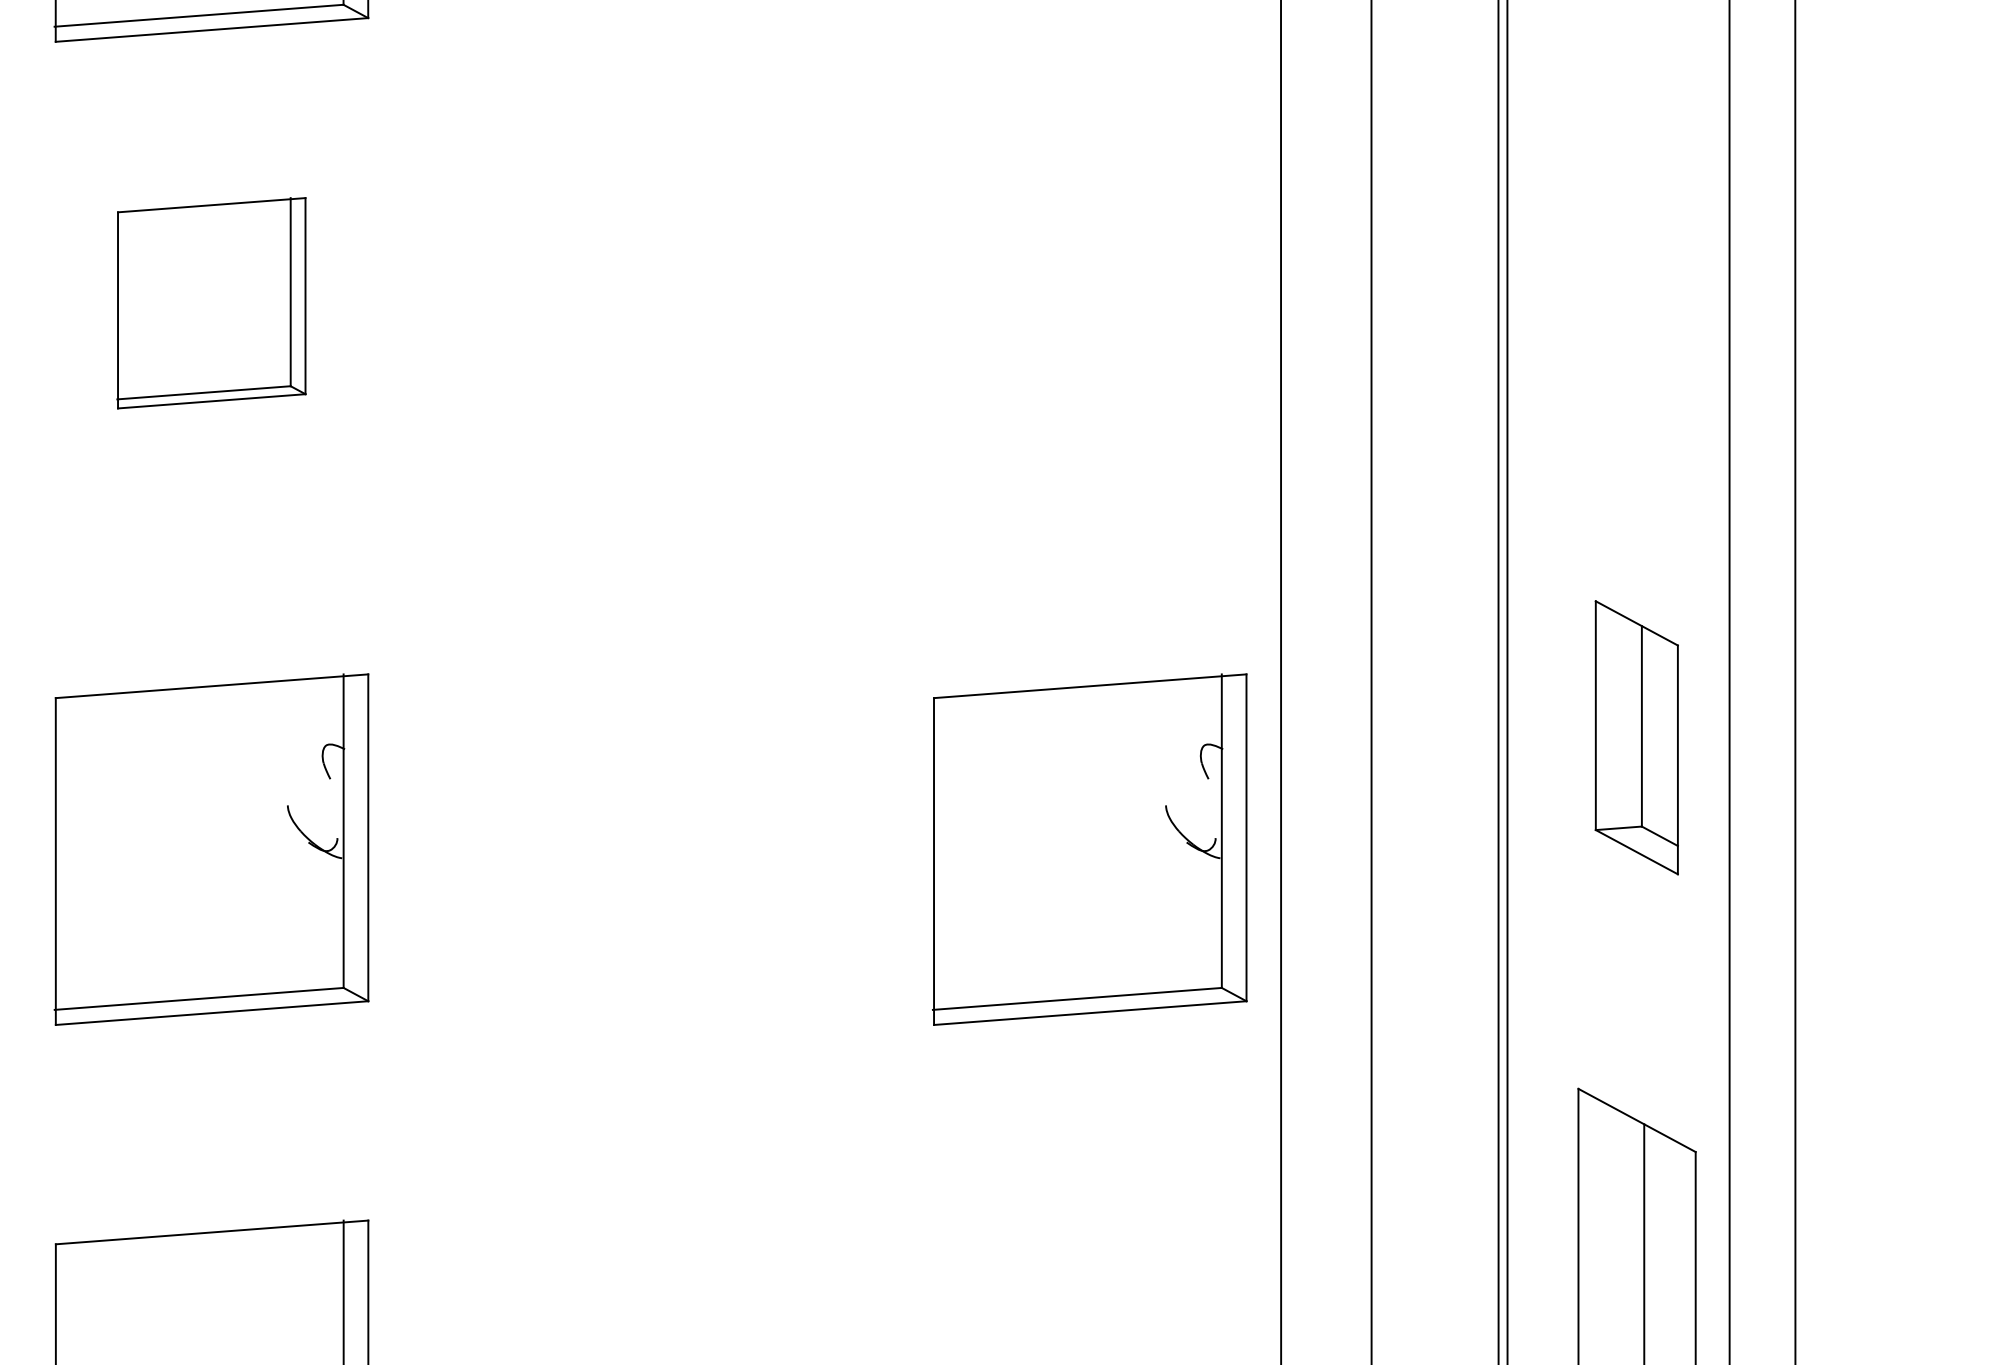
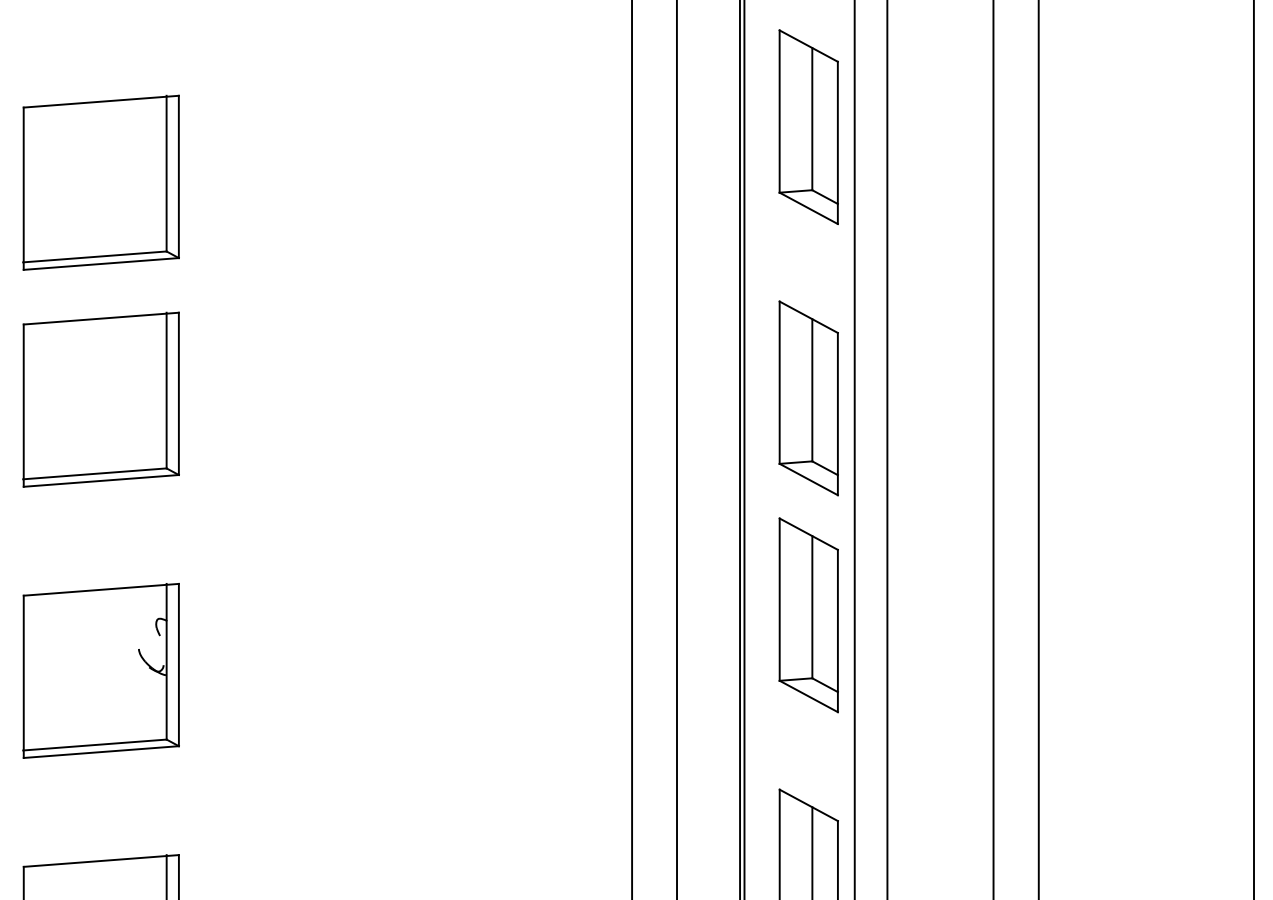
part: (1636, 300) -> (808, 398), added
part: (210, 302) -> (100, 399), size x1.67
part: (1636, 738) -> (808, 615), size x1.43
part: (1088, 848) -> (536, 670), removed

